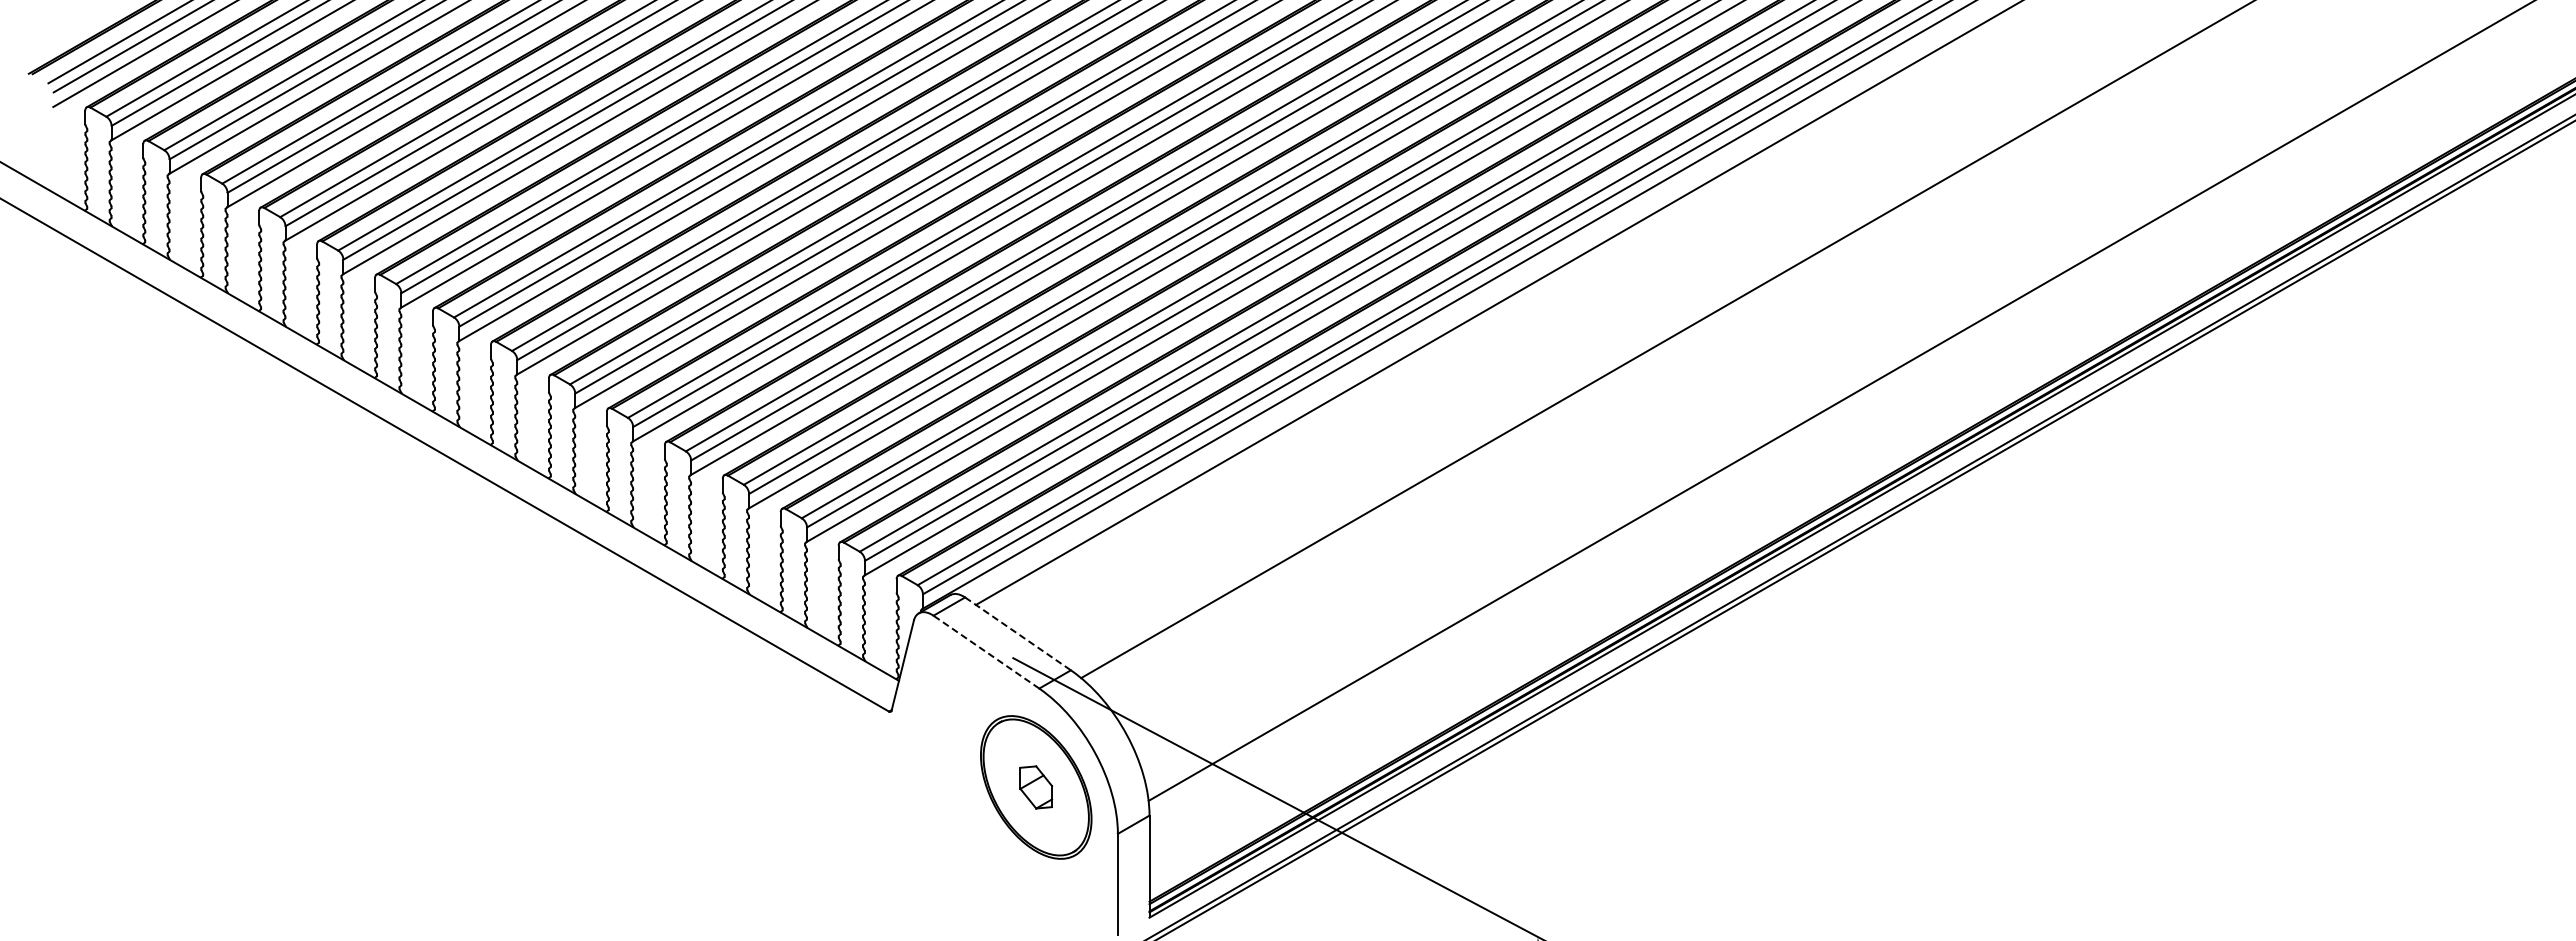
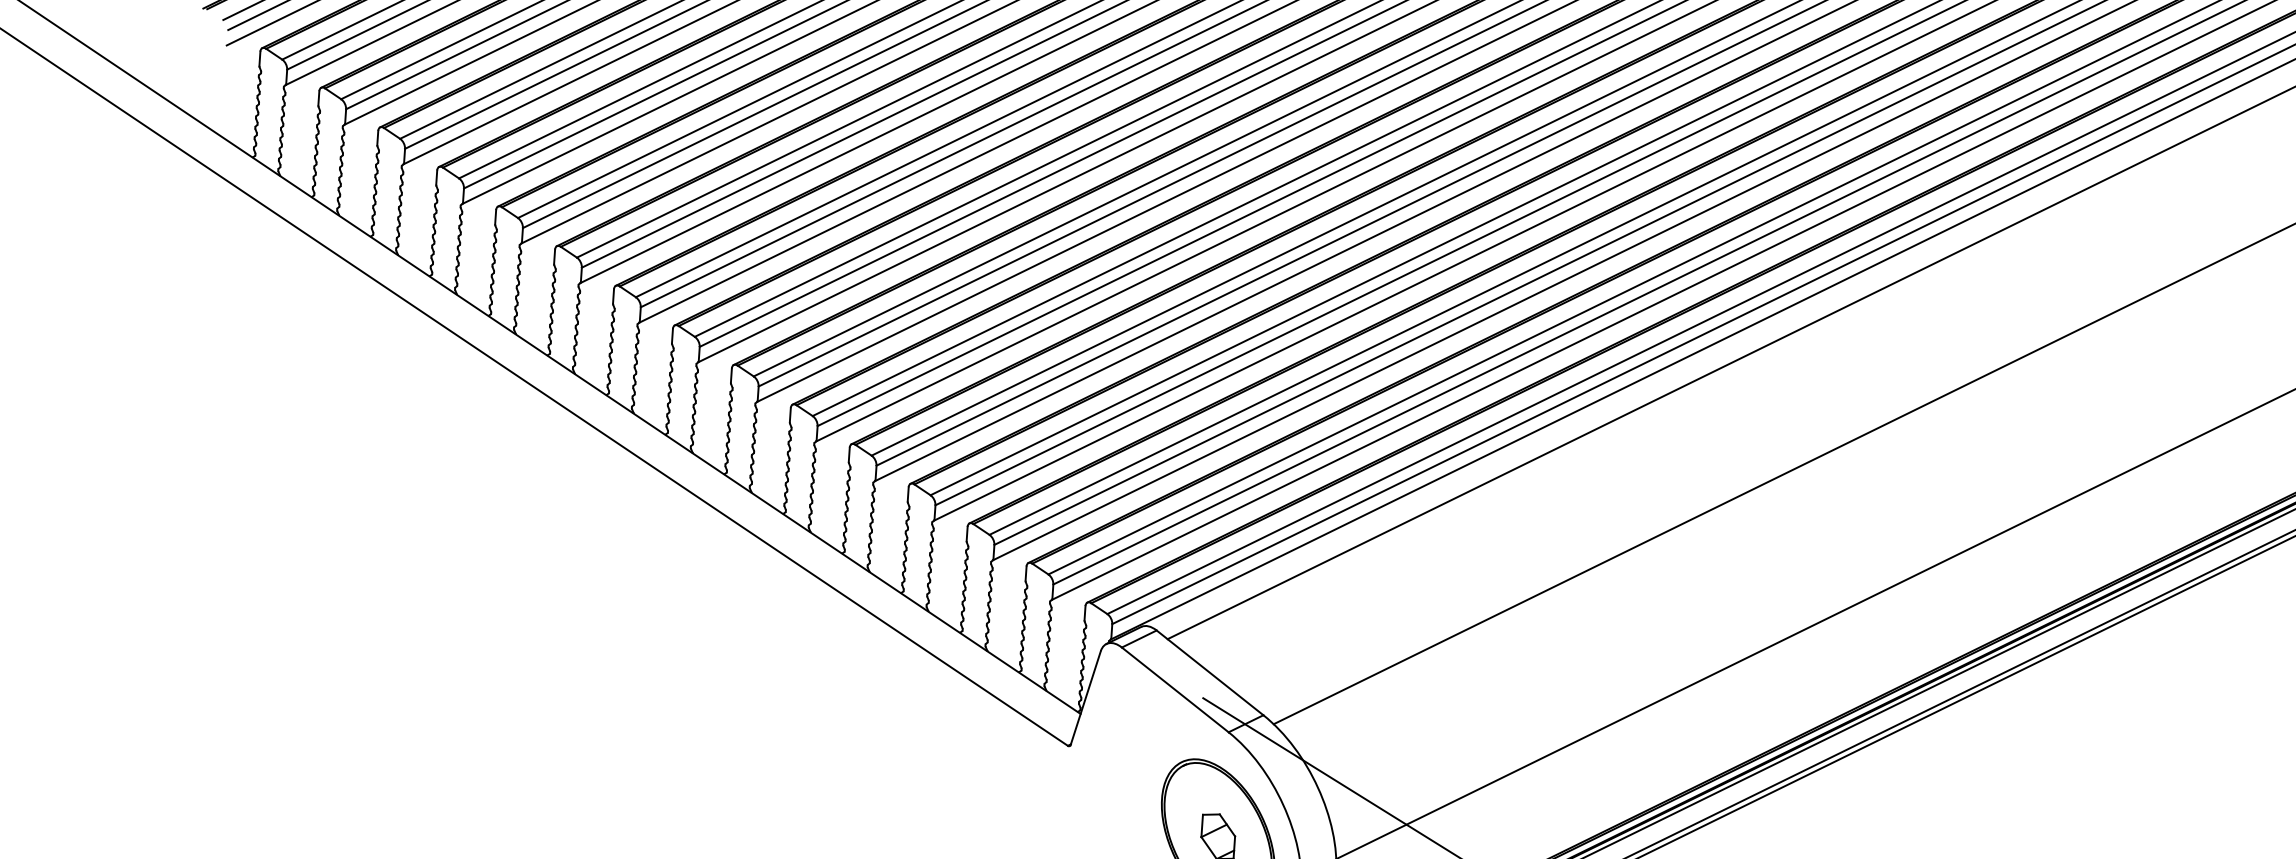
line: (1018, 634) -> (1210, 673), dashed -> solid
line: (986, 651) -> (1175, 689), dashed -> solid

